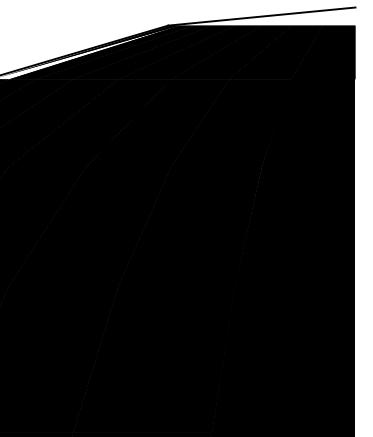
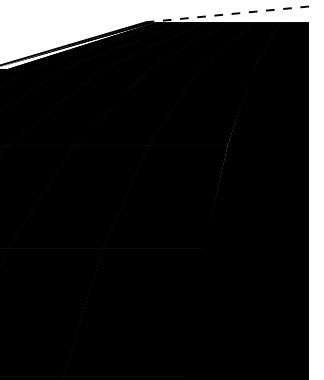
line: (261, 16) -> (227, 14), solid -> dashed

